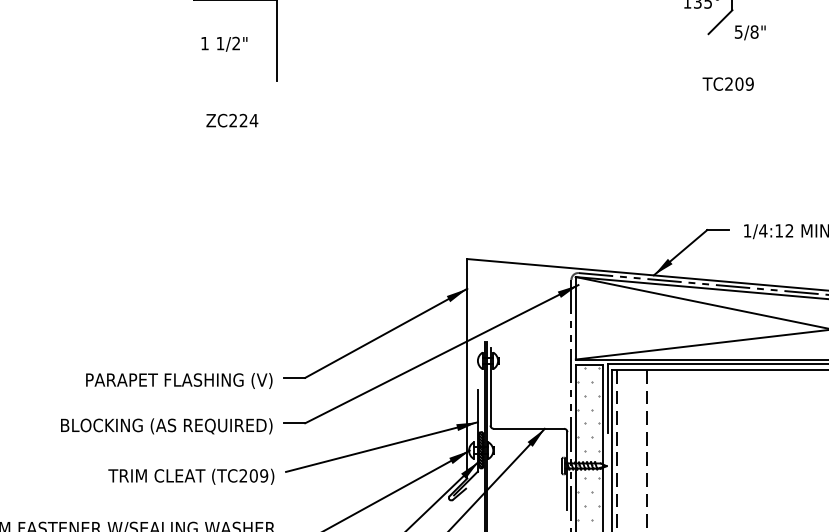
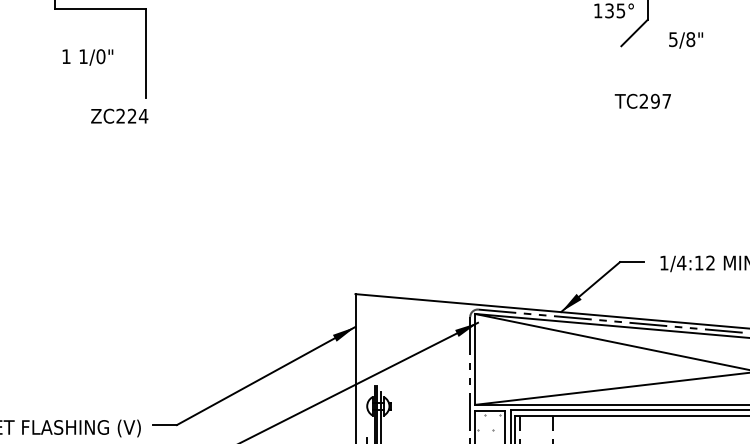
text: (749, 32) -> (685, 40), moved
text: (236, 43) -> (101, 56), 1/2" -> 1/0"
text: (744, 83) -> (660, 100), TC209 -> TC297
text: (232, 120) -> (119, 116), moved

